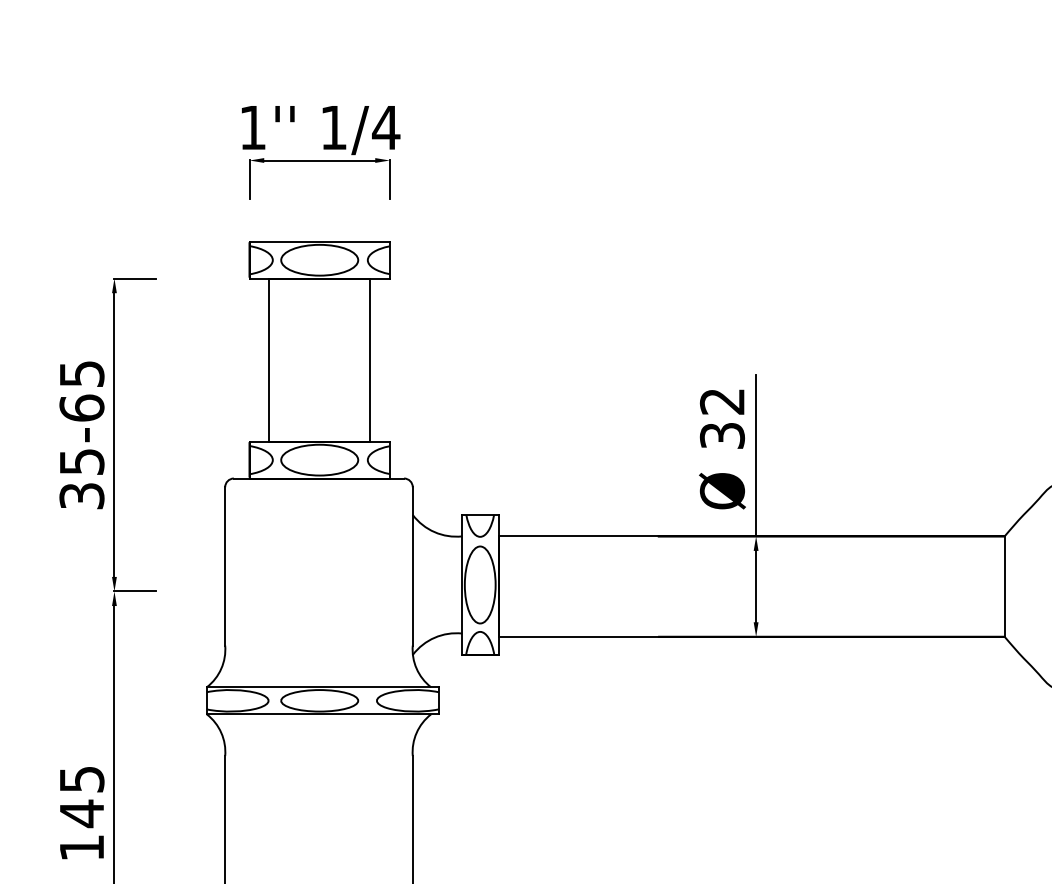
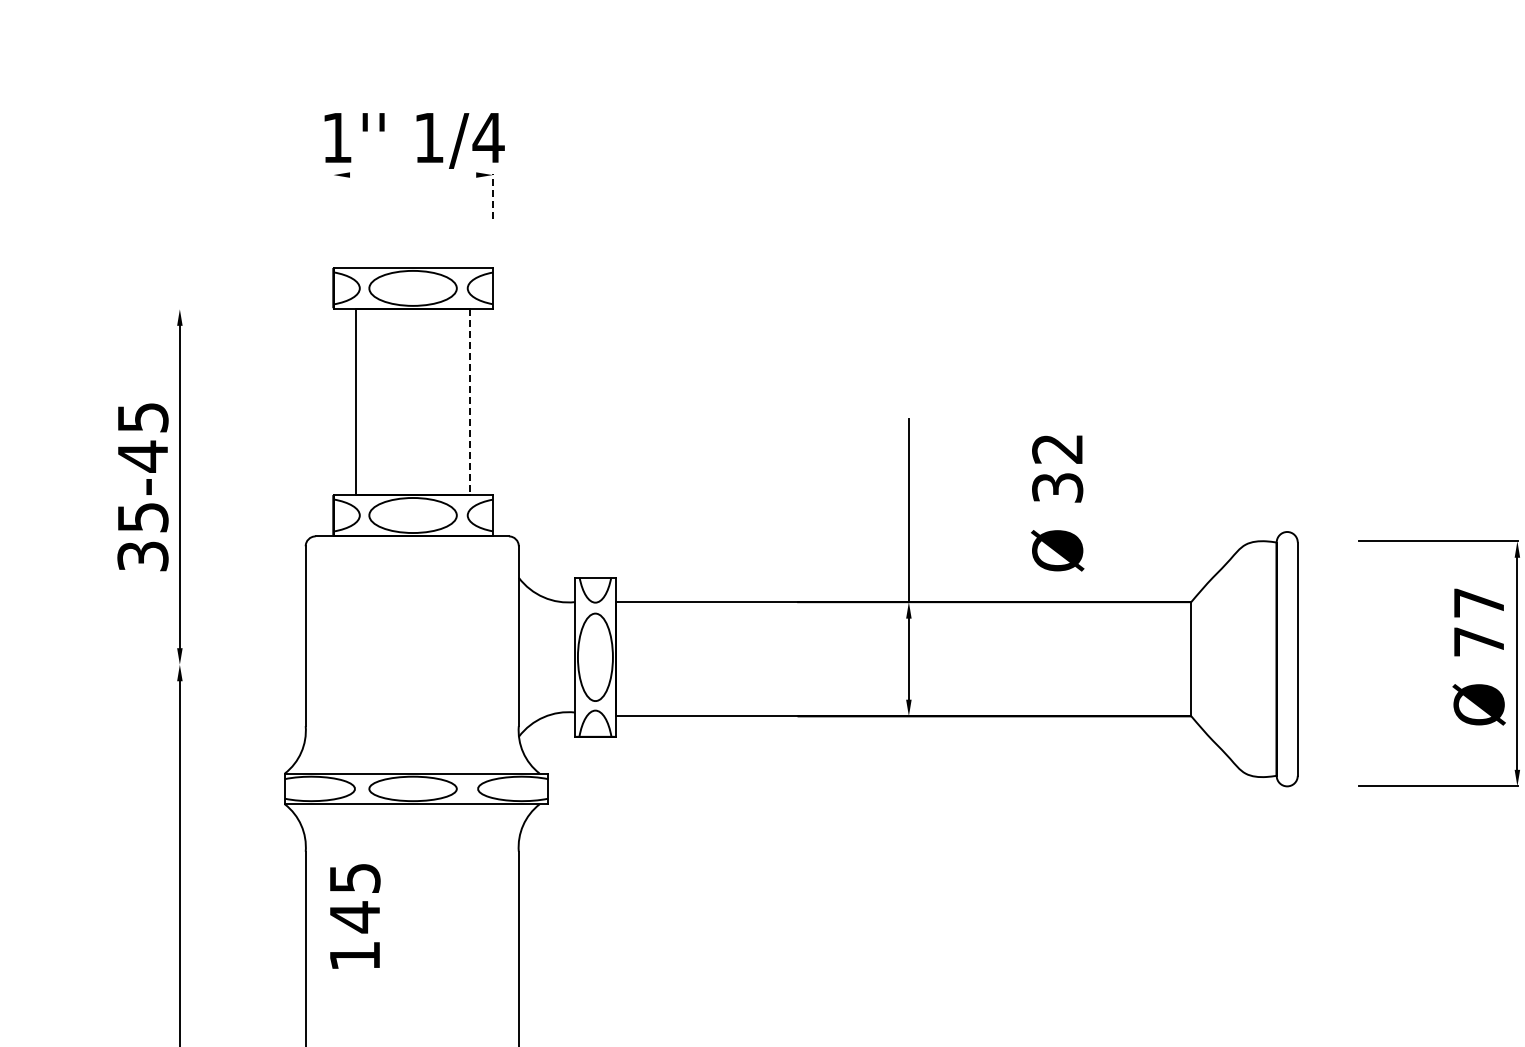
line: (320, 160) -> (413, 175), removed
line: (249, 179) -> (333, 196), removed
line: (389, 179) -> (492, 196), solid -> dashed
line: (134, 278) -> (202, 309), removed
line: (370, 360) -> (470, 402), solid -> dashed
text: (81, 408) -> (142, 456), 35-65 -> 35-45
text: (722, 449) -> (1057, 503), moved
line: (134, 591) -> (202, 664), removed
text: (82, 813) -> (355, 916), moved

